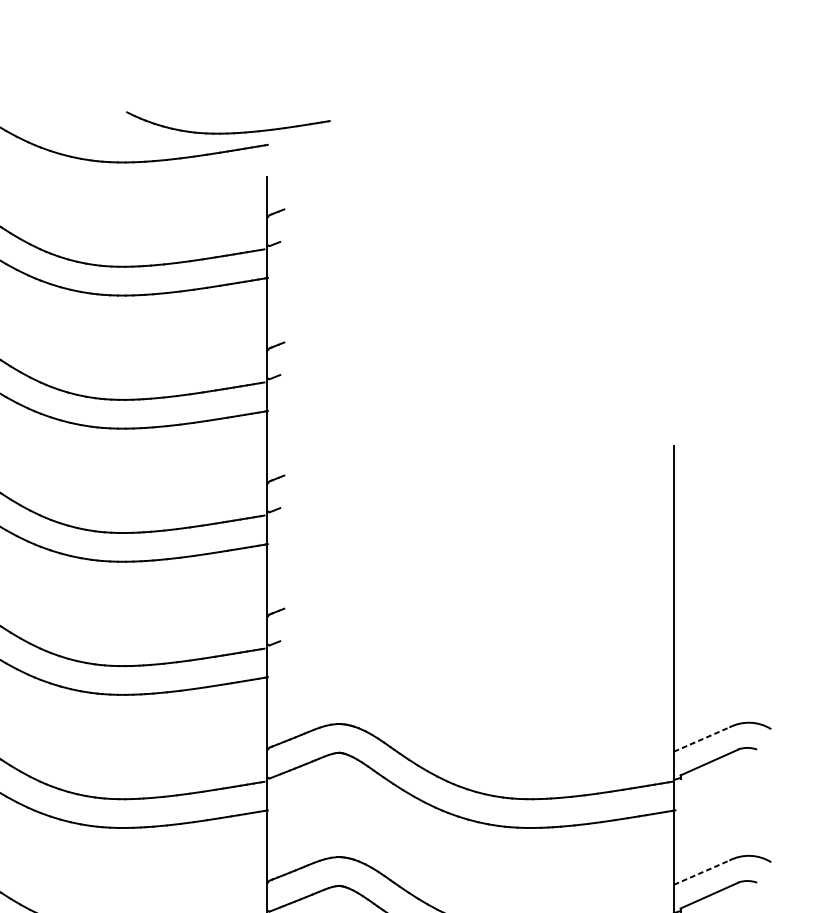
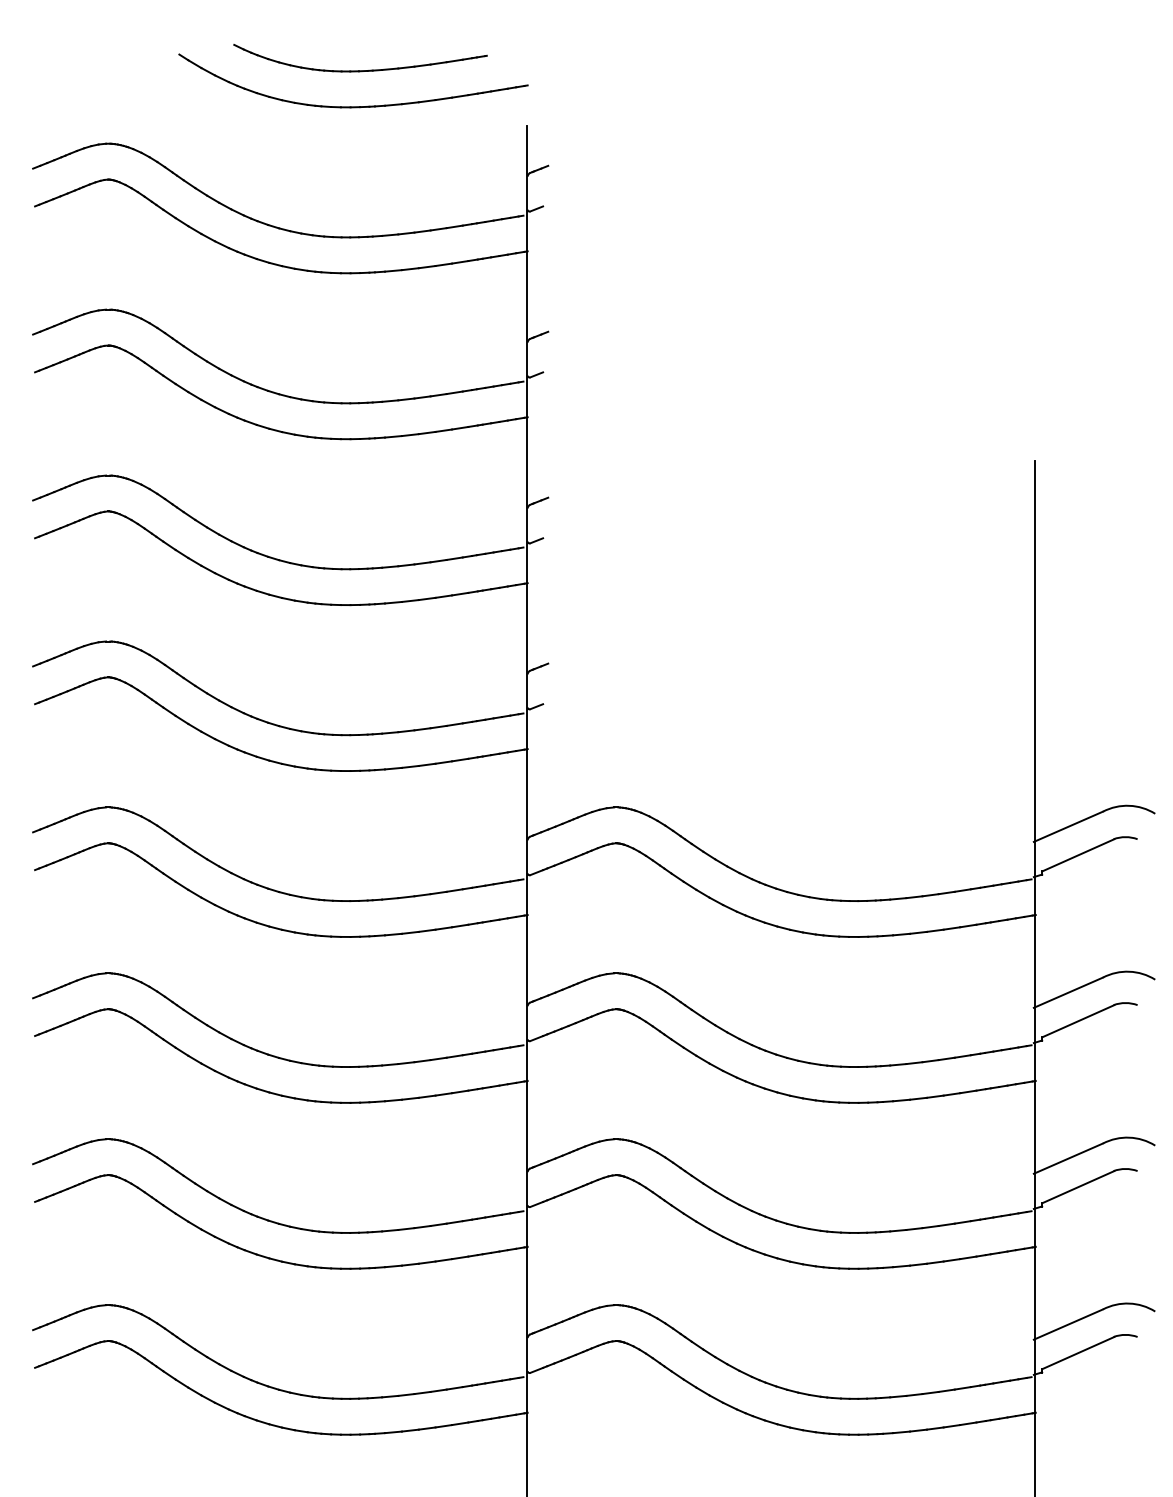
part: (228, 132) -> (360, 70), moved
line: (701, 739) -> (1068, 826), dashed -> solid
line: (701, 872) -> (1068, 992), dashed -> solid

